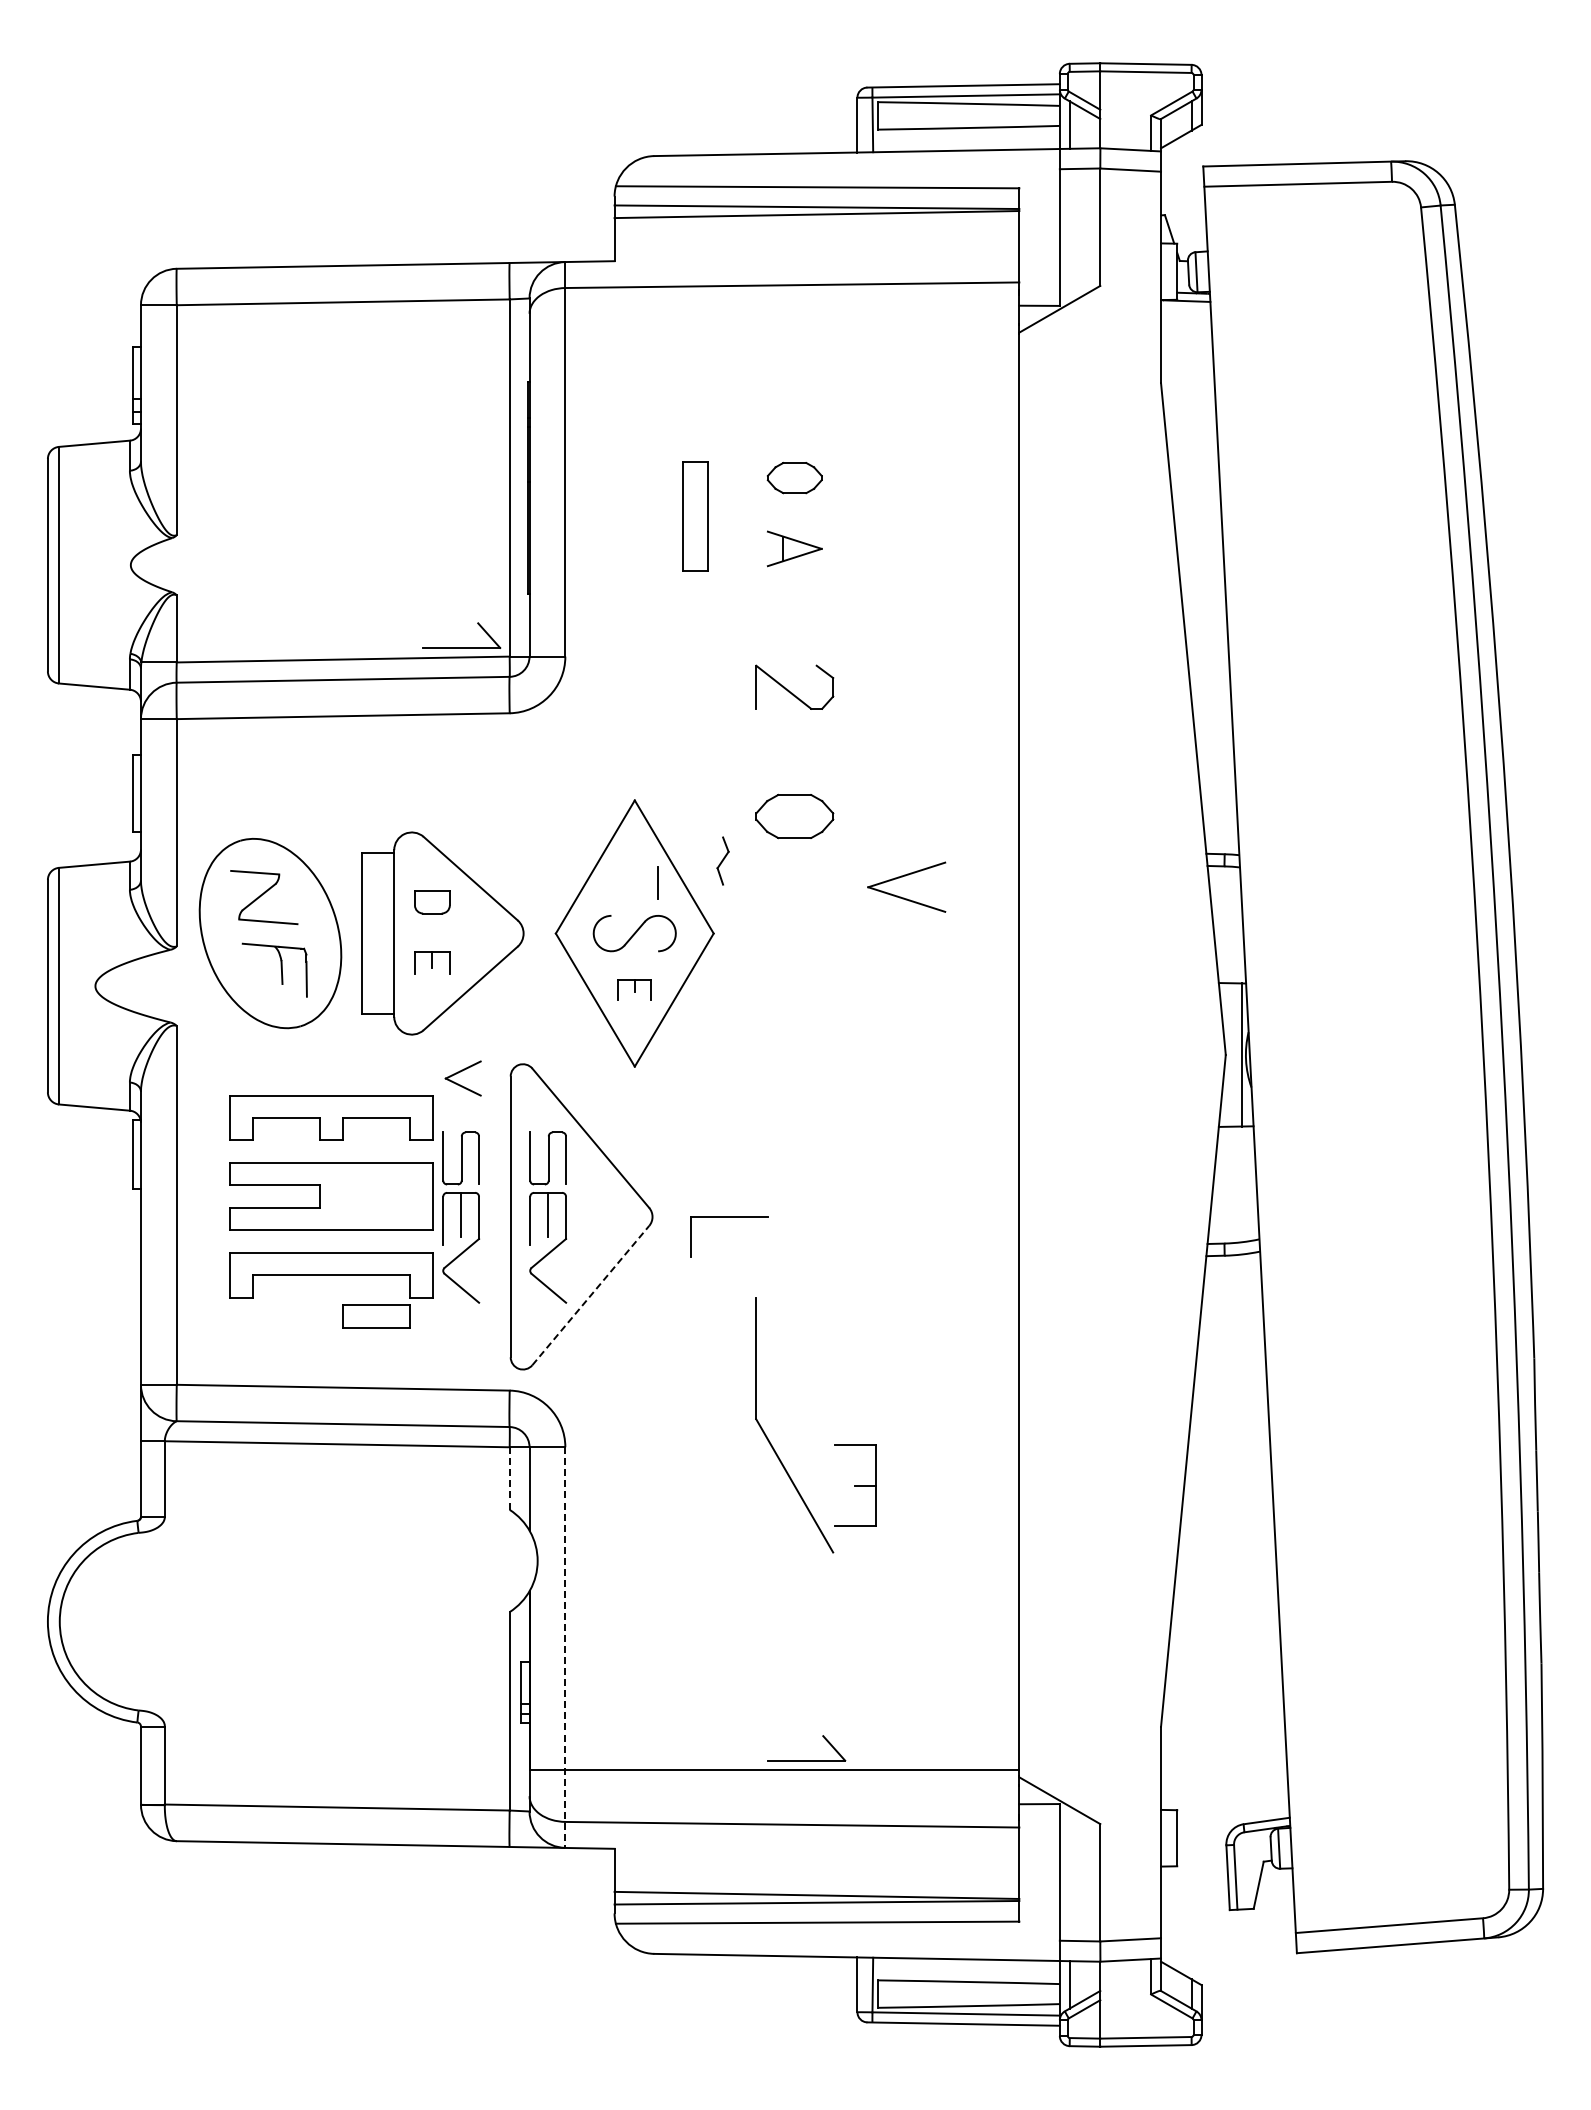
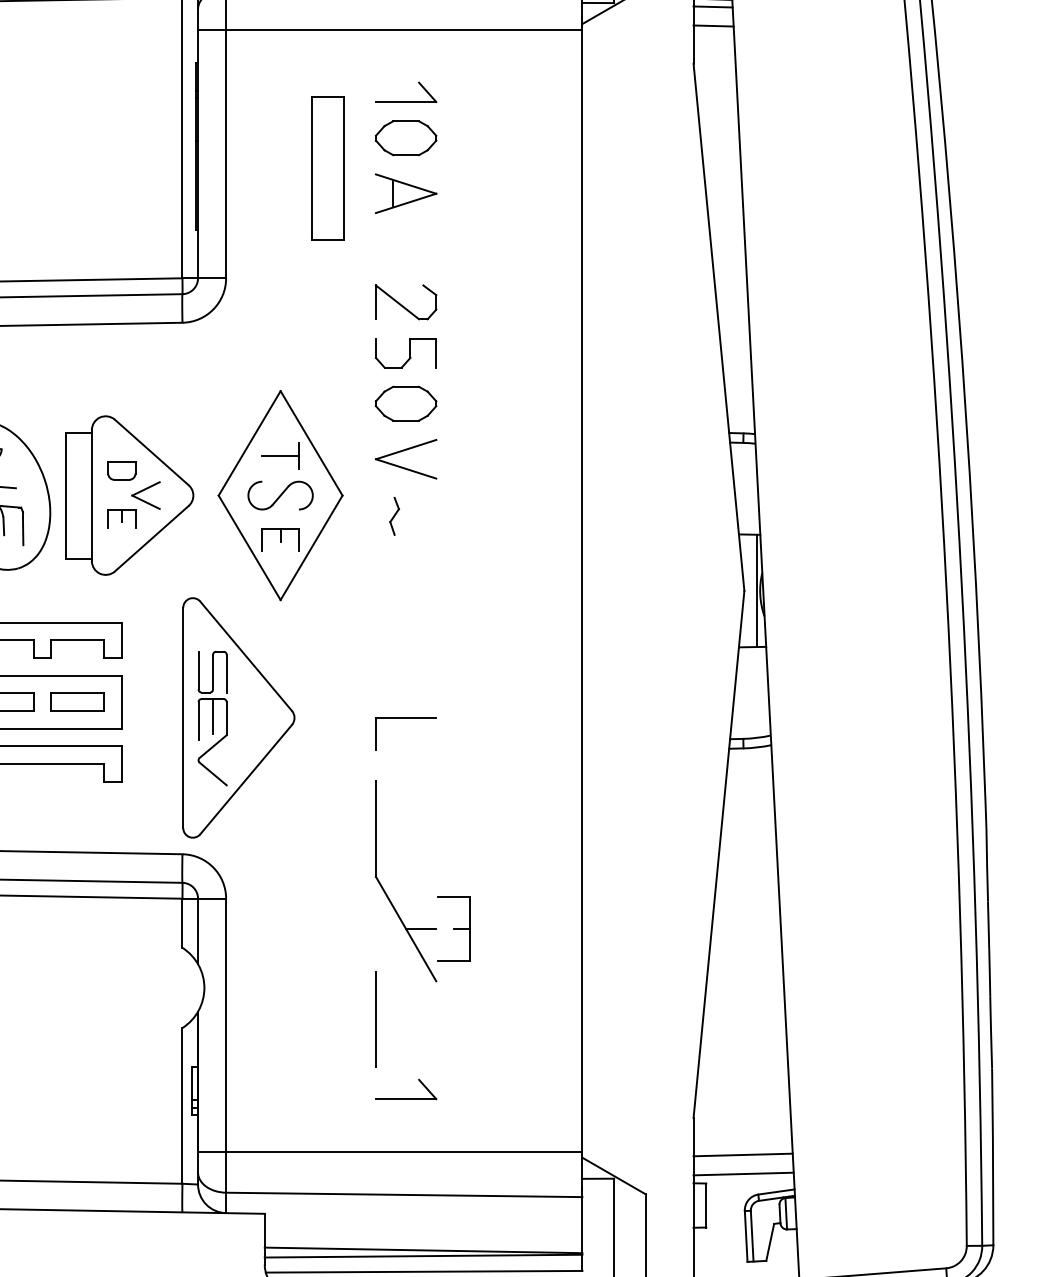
line: (1185, 310) -> (712, 6), added
line: (1186, 334) -> (713, 25), added
line: (774, 339) -> (390, 29), added
part: (794, 477) -> (405, 137), size x1.43
part: (695, 516) -> (328, 168), size x1.67
part: (794, 548) -> (405, 193), size x1.43
part: (461, 647) -> (405, 101), moved
part: (794, 751) -> (405, 352), added
part: (722, 860) -> (394, 515), moved
part: (902, 877) -> (402, 451), moved
line: (634, 882) -> (280, 455), added
part: (634, 989) -> (280, 539), size x1.43
part: (460, 1072) -> (143, 490), moved
part: (461, 1217) -> (144, 718), removed
part: (729, 1217) -> (405, 718), moved
line: (590, 1295) -> (245, 779), dashed -> solid
part: (376, 1316) -> (77, 701), moved
line: (509, 1479) -> (182, 924), dashed -> solid
line: (813, 1485) -> (420, 928), added
line: (756, 1601) -> (376, 1019), added
line: (565, 1648) -> (226, 1056), dashed -> solid
part: (806, 1760) -> (405, 1099), moved
line: (1224, 1773) -> (743, 1154), added
line: (1224, 1797) -> (743, 1173), added

